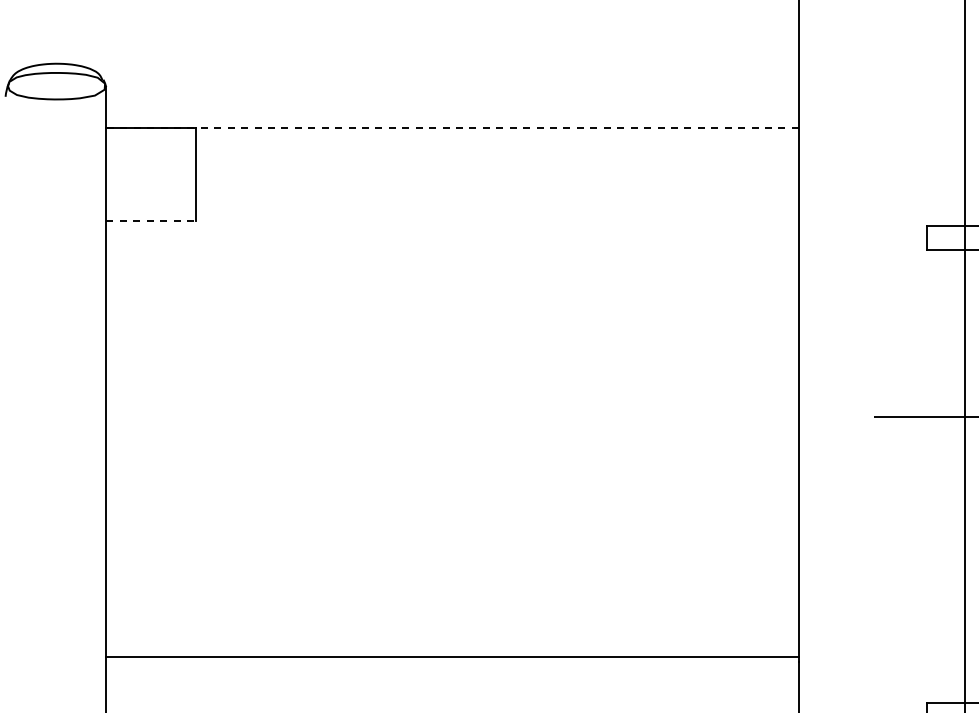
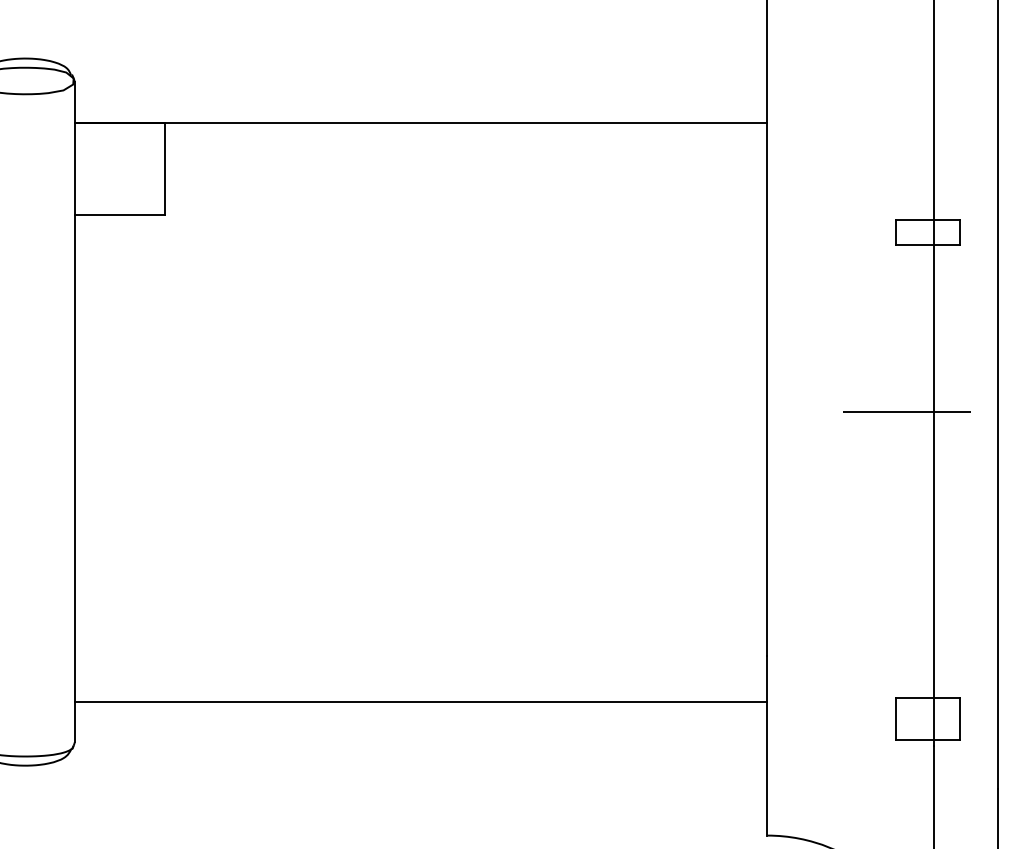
line: (451, 127) -> (420, 122), dashed -> solid
line: (151, 220) -> (120, 215), dashed -> solid
line: (451, 656) -> (420, 701), moved

